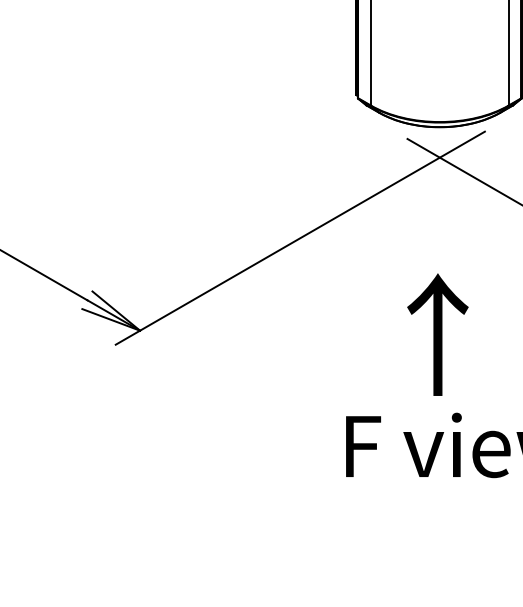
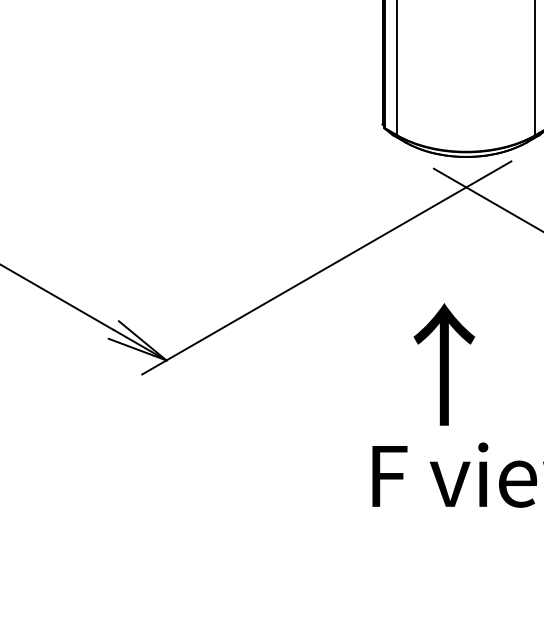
text: (437, 334) -> (443, 364), moved

